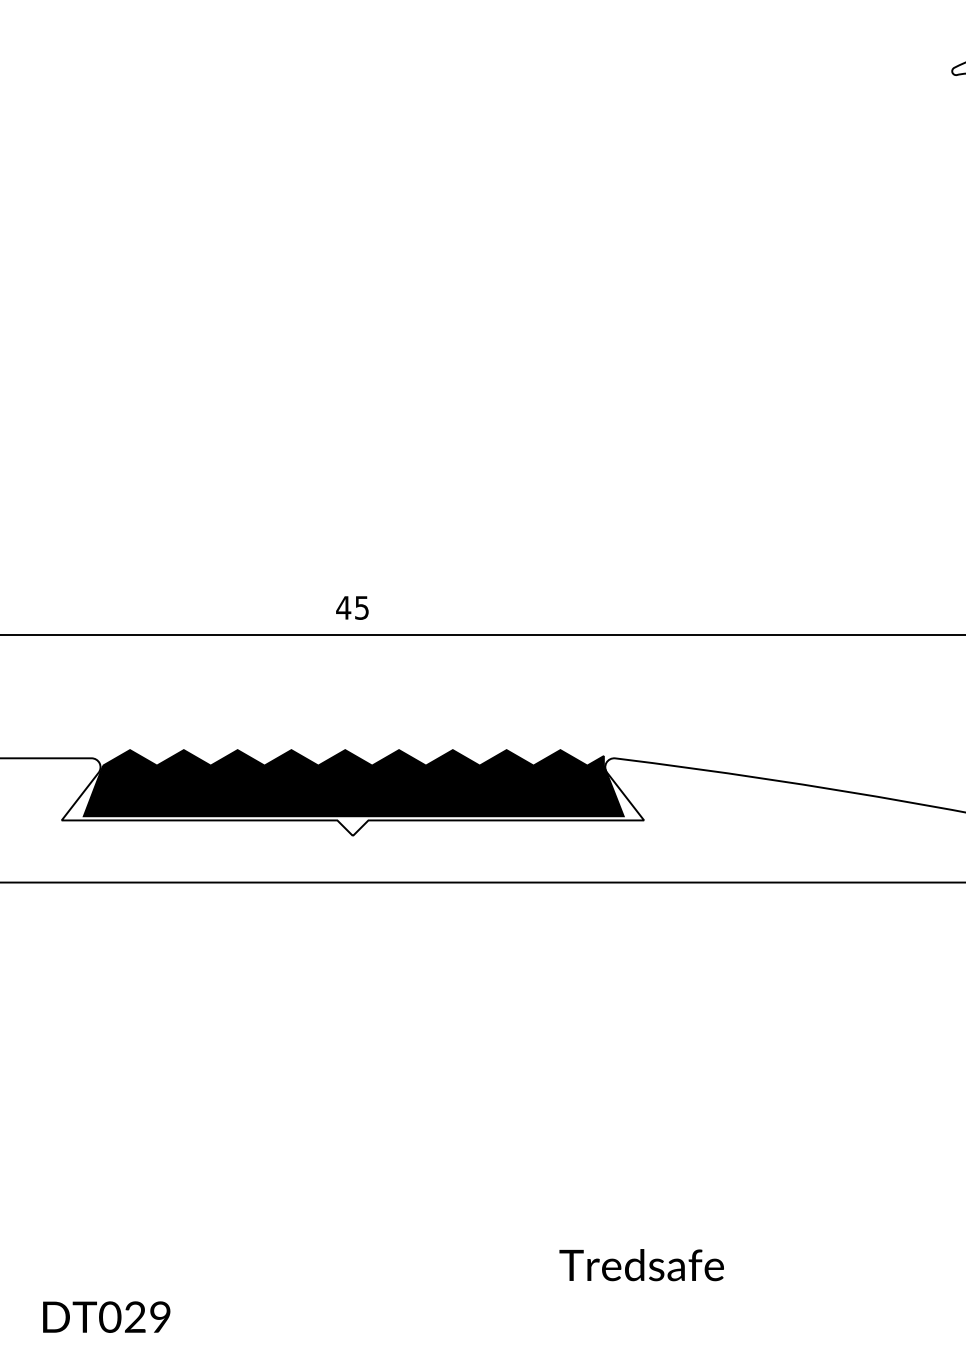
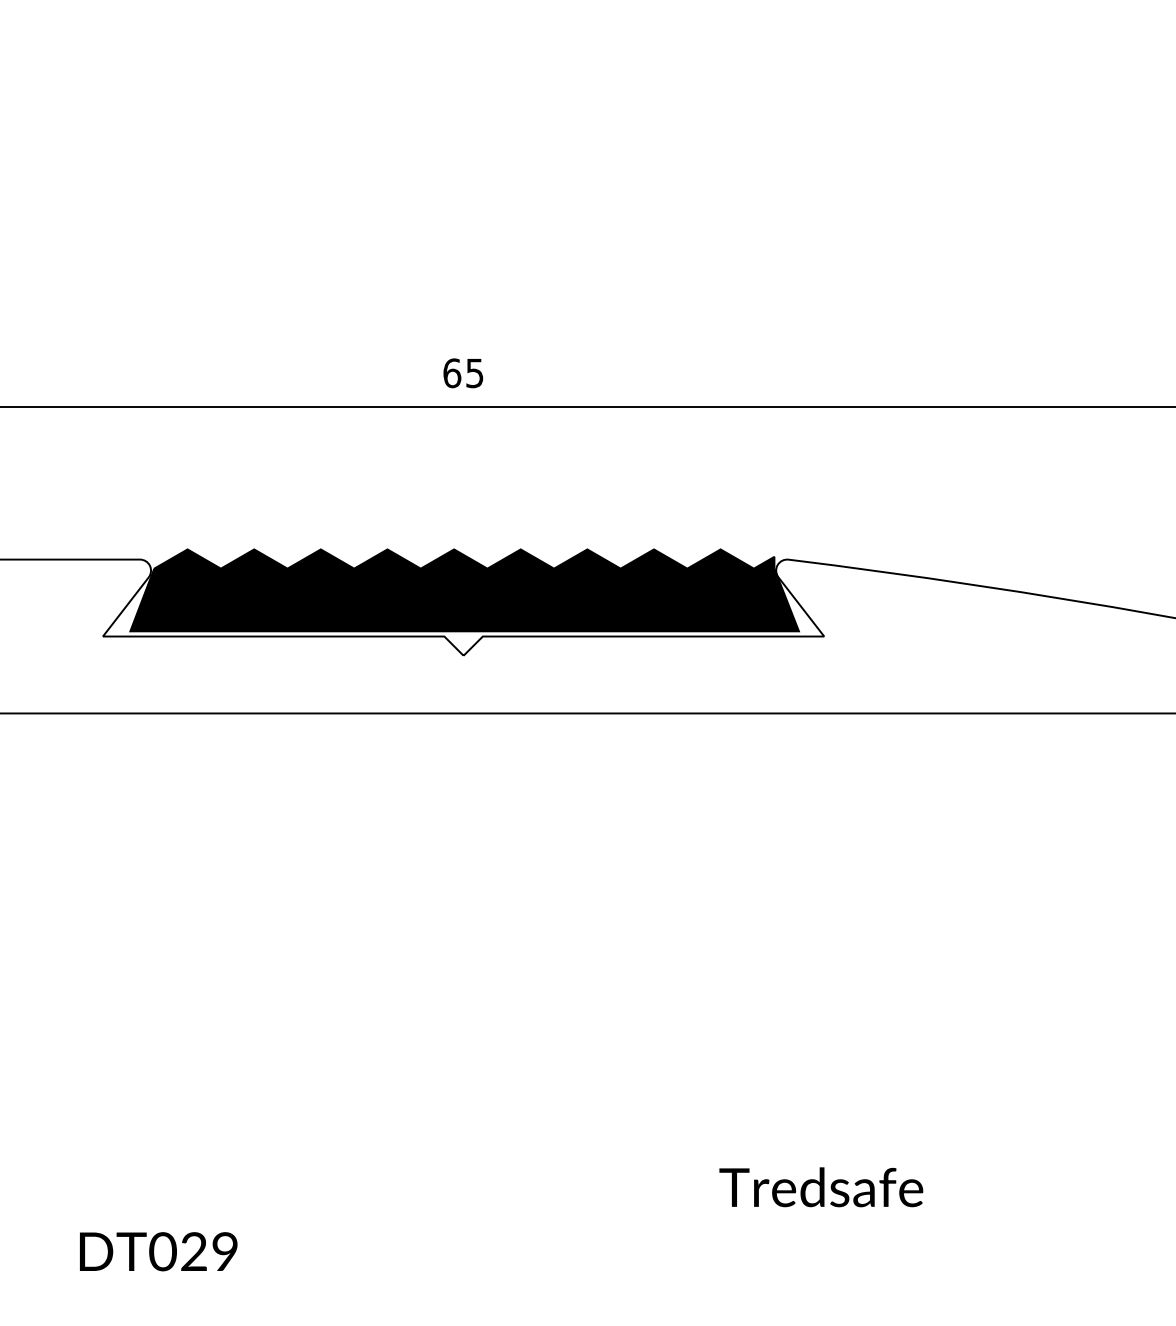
text: (343, 607) -> (451, 372), 45 -> 65

